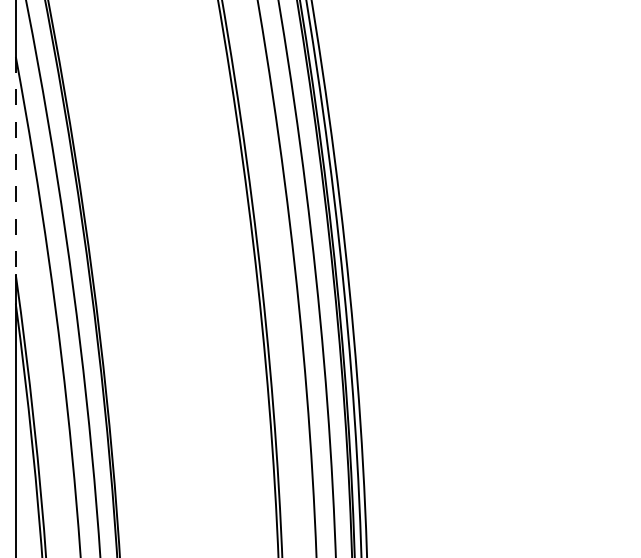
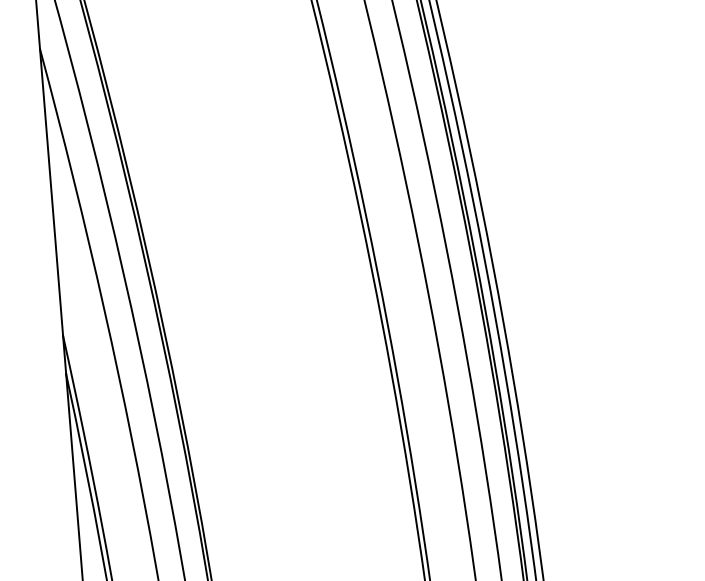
line: (15, 166) -> (51, 193), dashed -> solid

